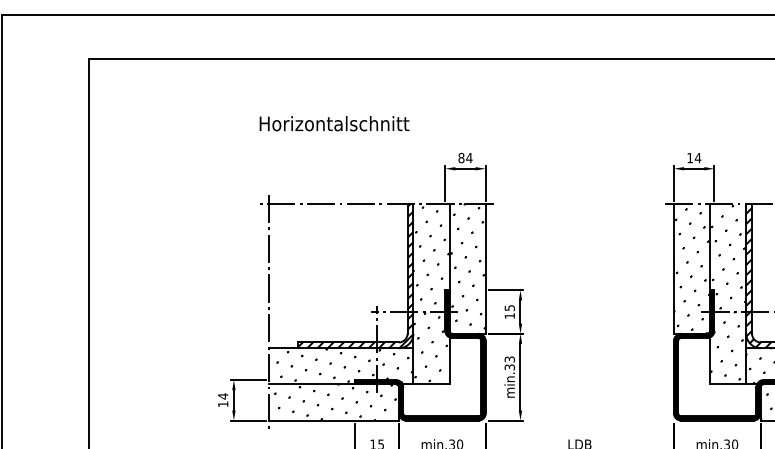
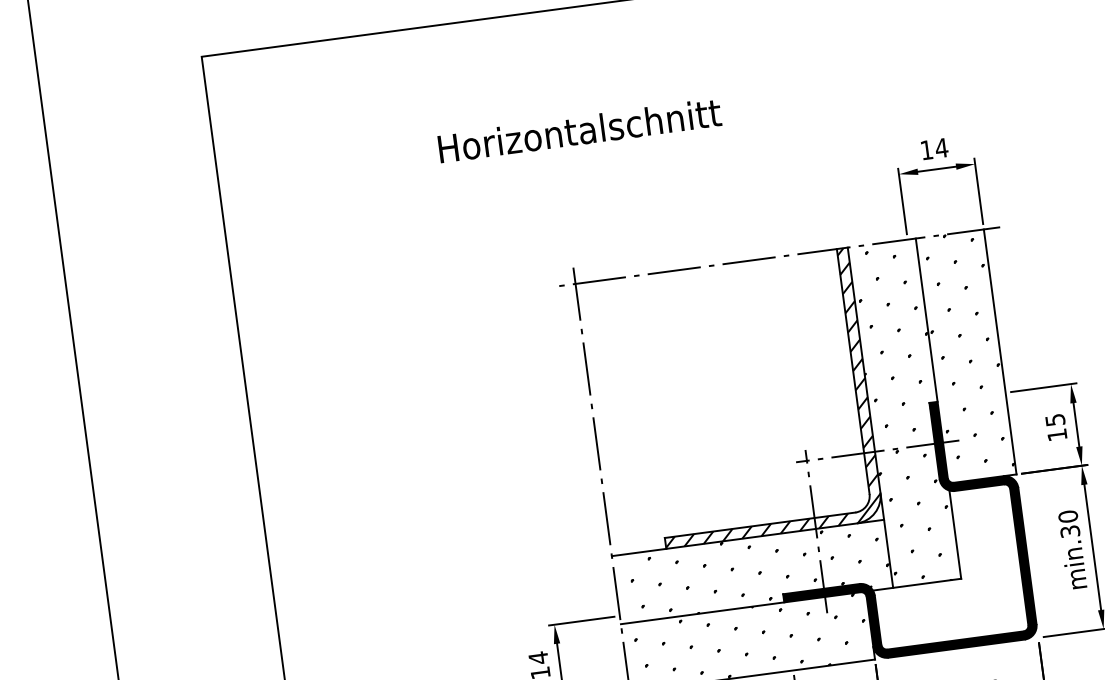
text: (334, 123) -> (579, 130), moved
text: (461, 157) -> (926, 149), 84 -> 14
text: (509, 359) -> (1067, 516), min.33 -> min.30

